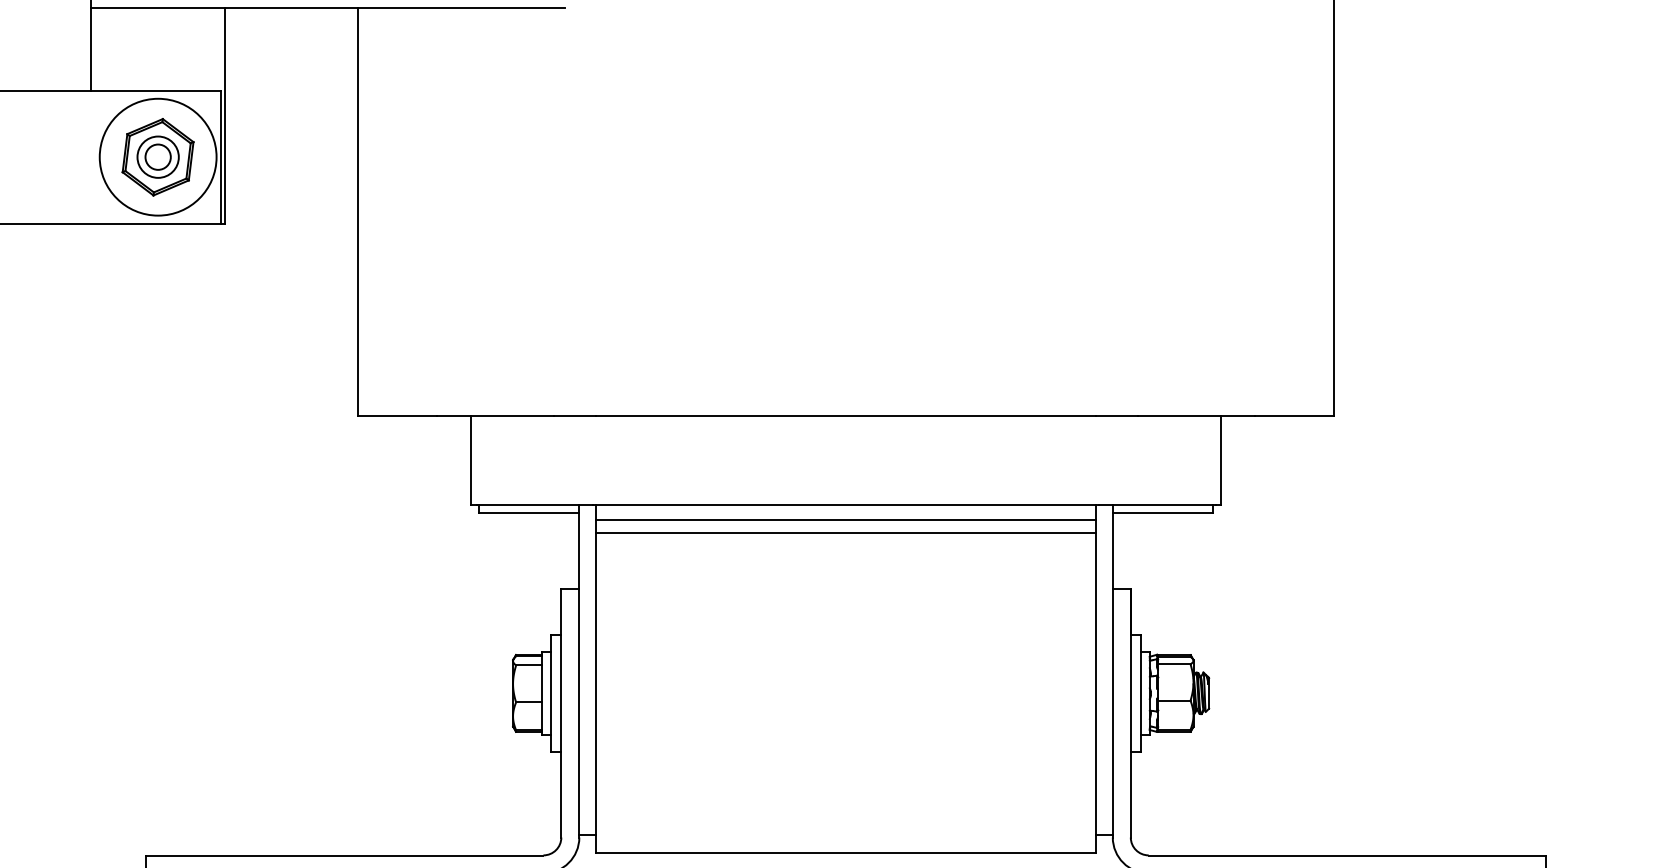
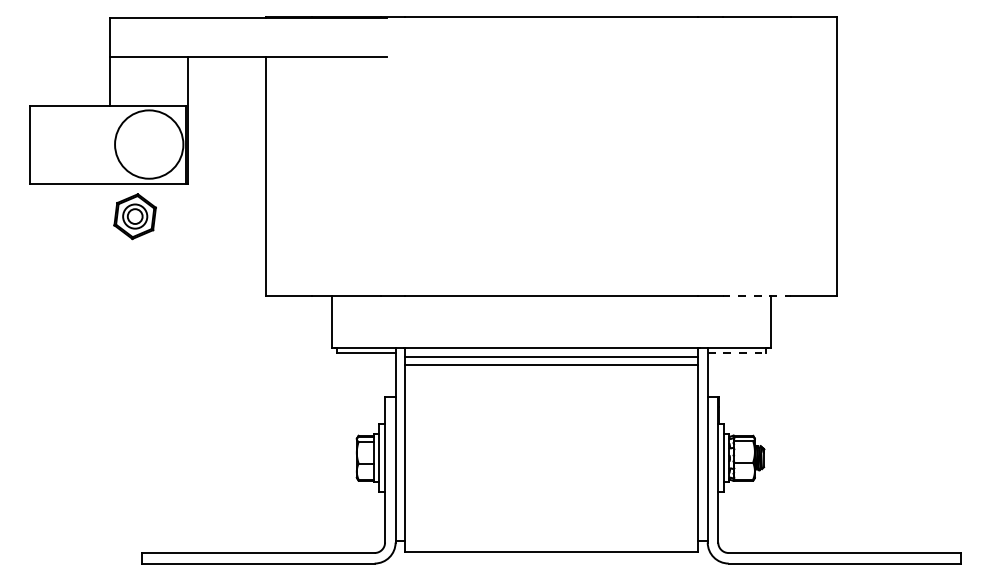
part: (156, 157) -> (134, 216), moved
line: (1197, 415) -> (757, 295), solid -> dashed
line: (1163, 512) -> (737, 352), solid -> dashed

